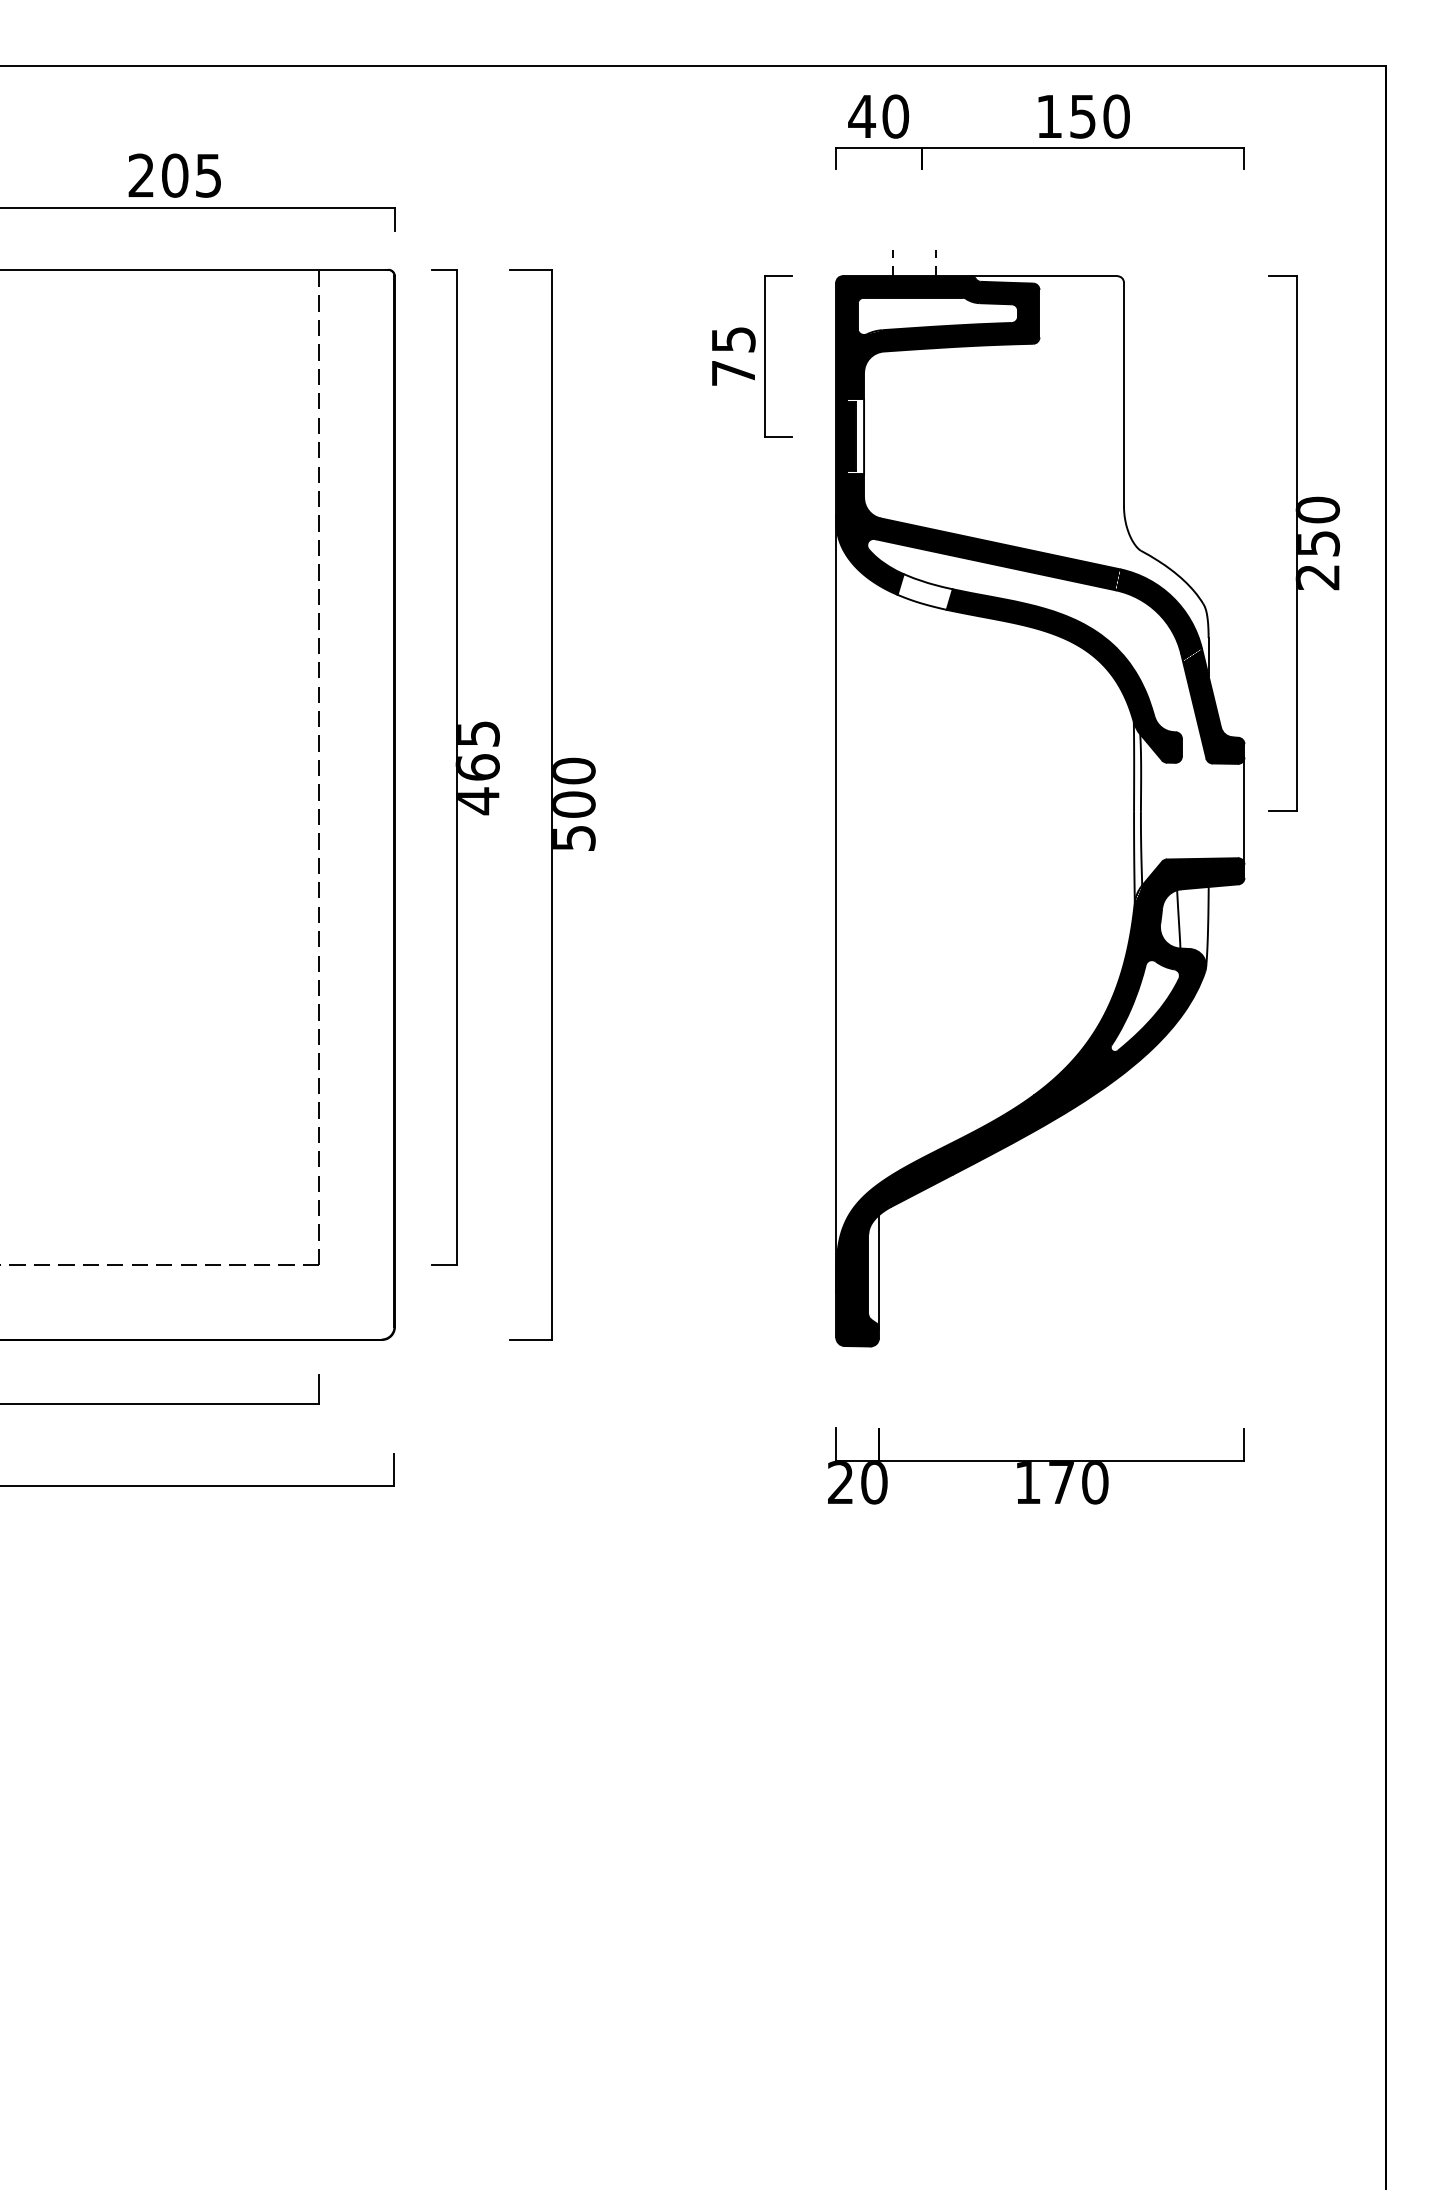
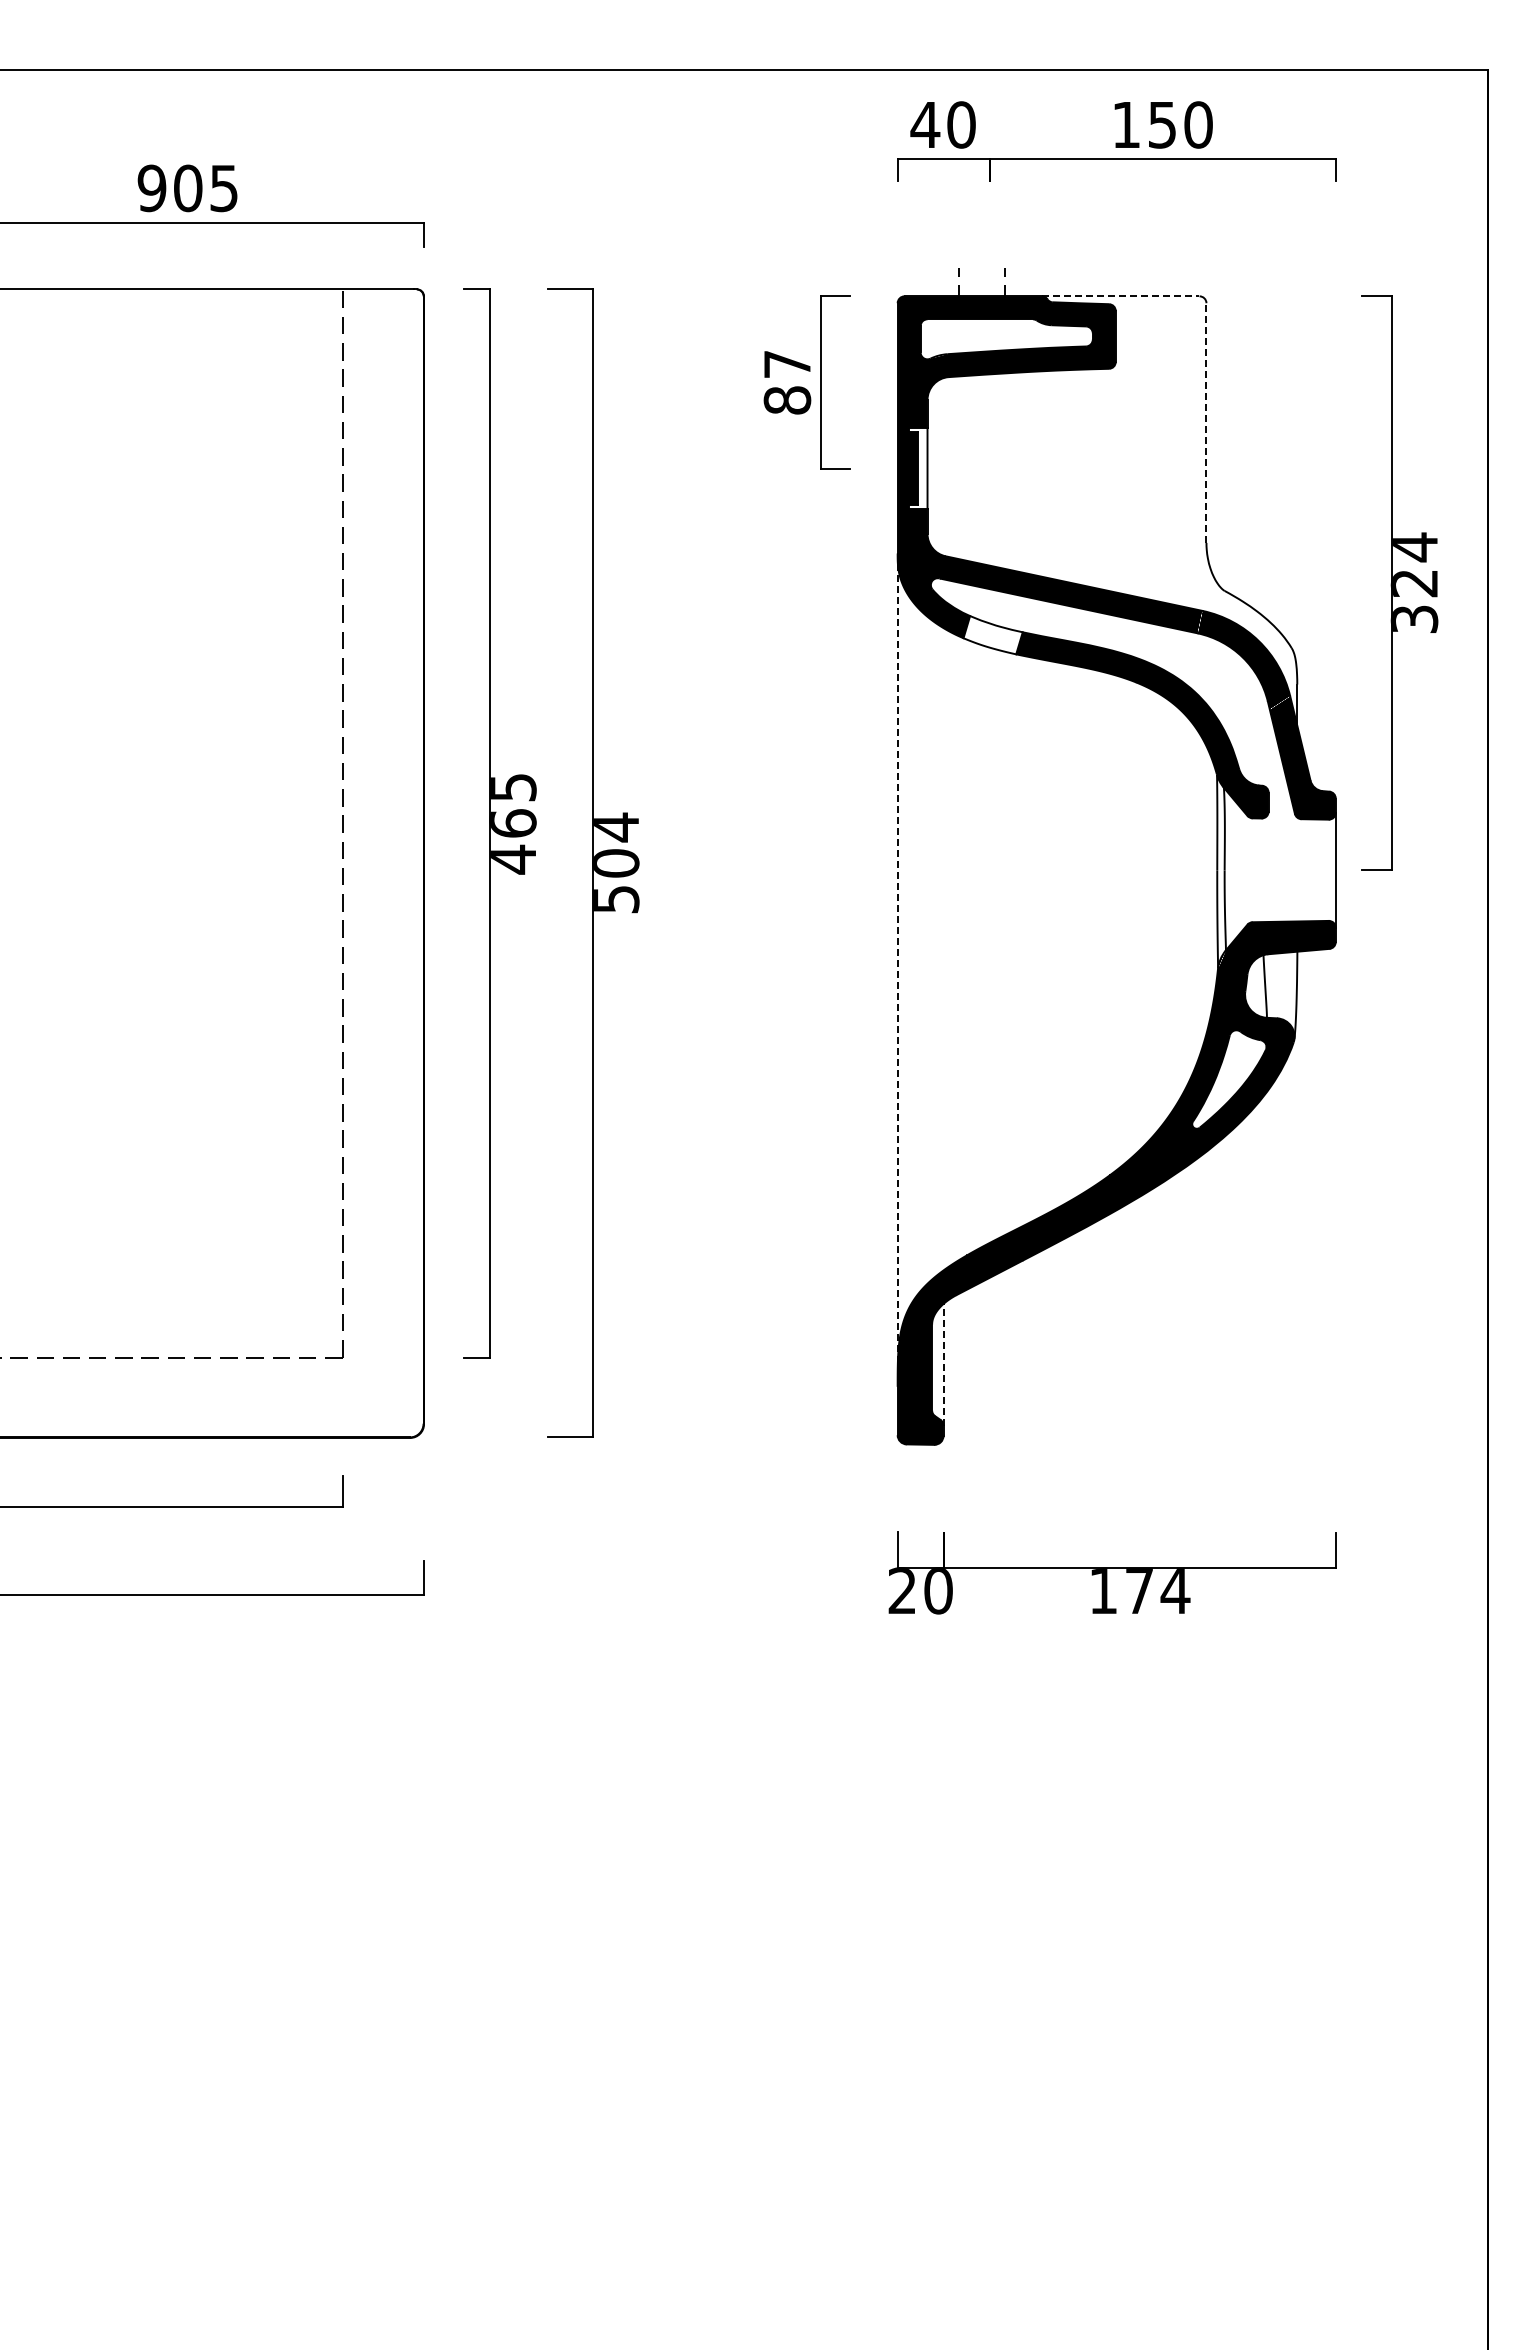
text: (140, 175) -> (151, 188), 205 -> 905
line: (1043, 276) -> (1120, 296), solid -> dashed
text: (733, 356) -> (787, 382), 75 -> 87
line: (1124, 394) -> (1206, 423), solid -> dashed
text: (1317, 542) -> (1414, 582), 250 -> 324
text: (574, 771) -> (616, 827), 500 -> 504
line: (836, 904) -> (897, 970), solid -> dashed
line: (878, 1271) -> (943, 1364), solid -> dashed
text: (1095, 1483) -> (1175, 1591), 170 -> 174

